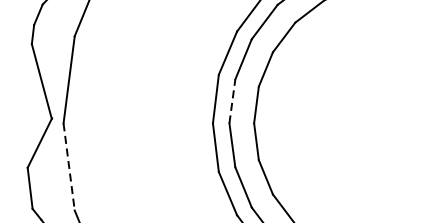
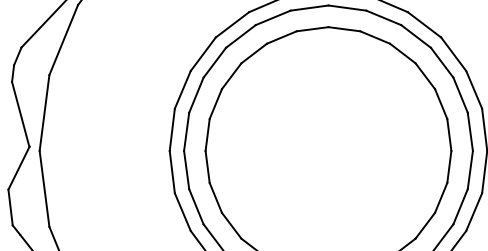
line: (232, 101) -> (186, 131), dashed -> solid
line: (69, 167) -> (44, 189), dashed -> solid

